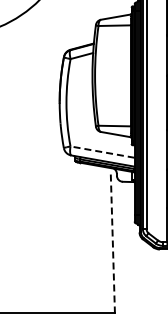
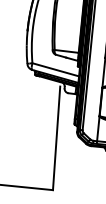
line: (102, 152) -> (55, 70), dashed -> solid
line: (112, 243) -> (56, 138), dashed -> solid

